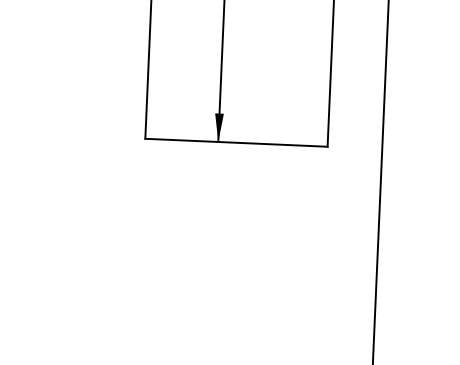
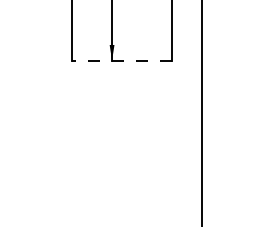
line: (235, 142) -> (121, 60), solid -> dashed

